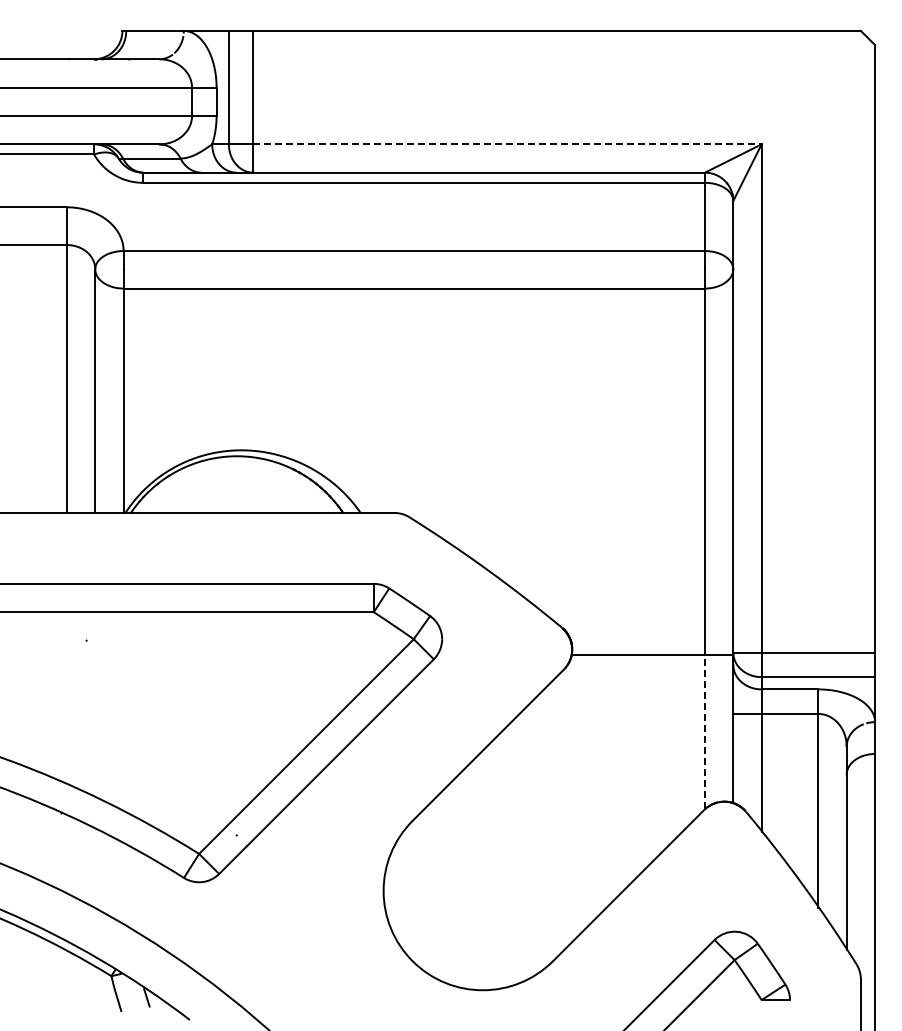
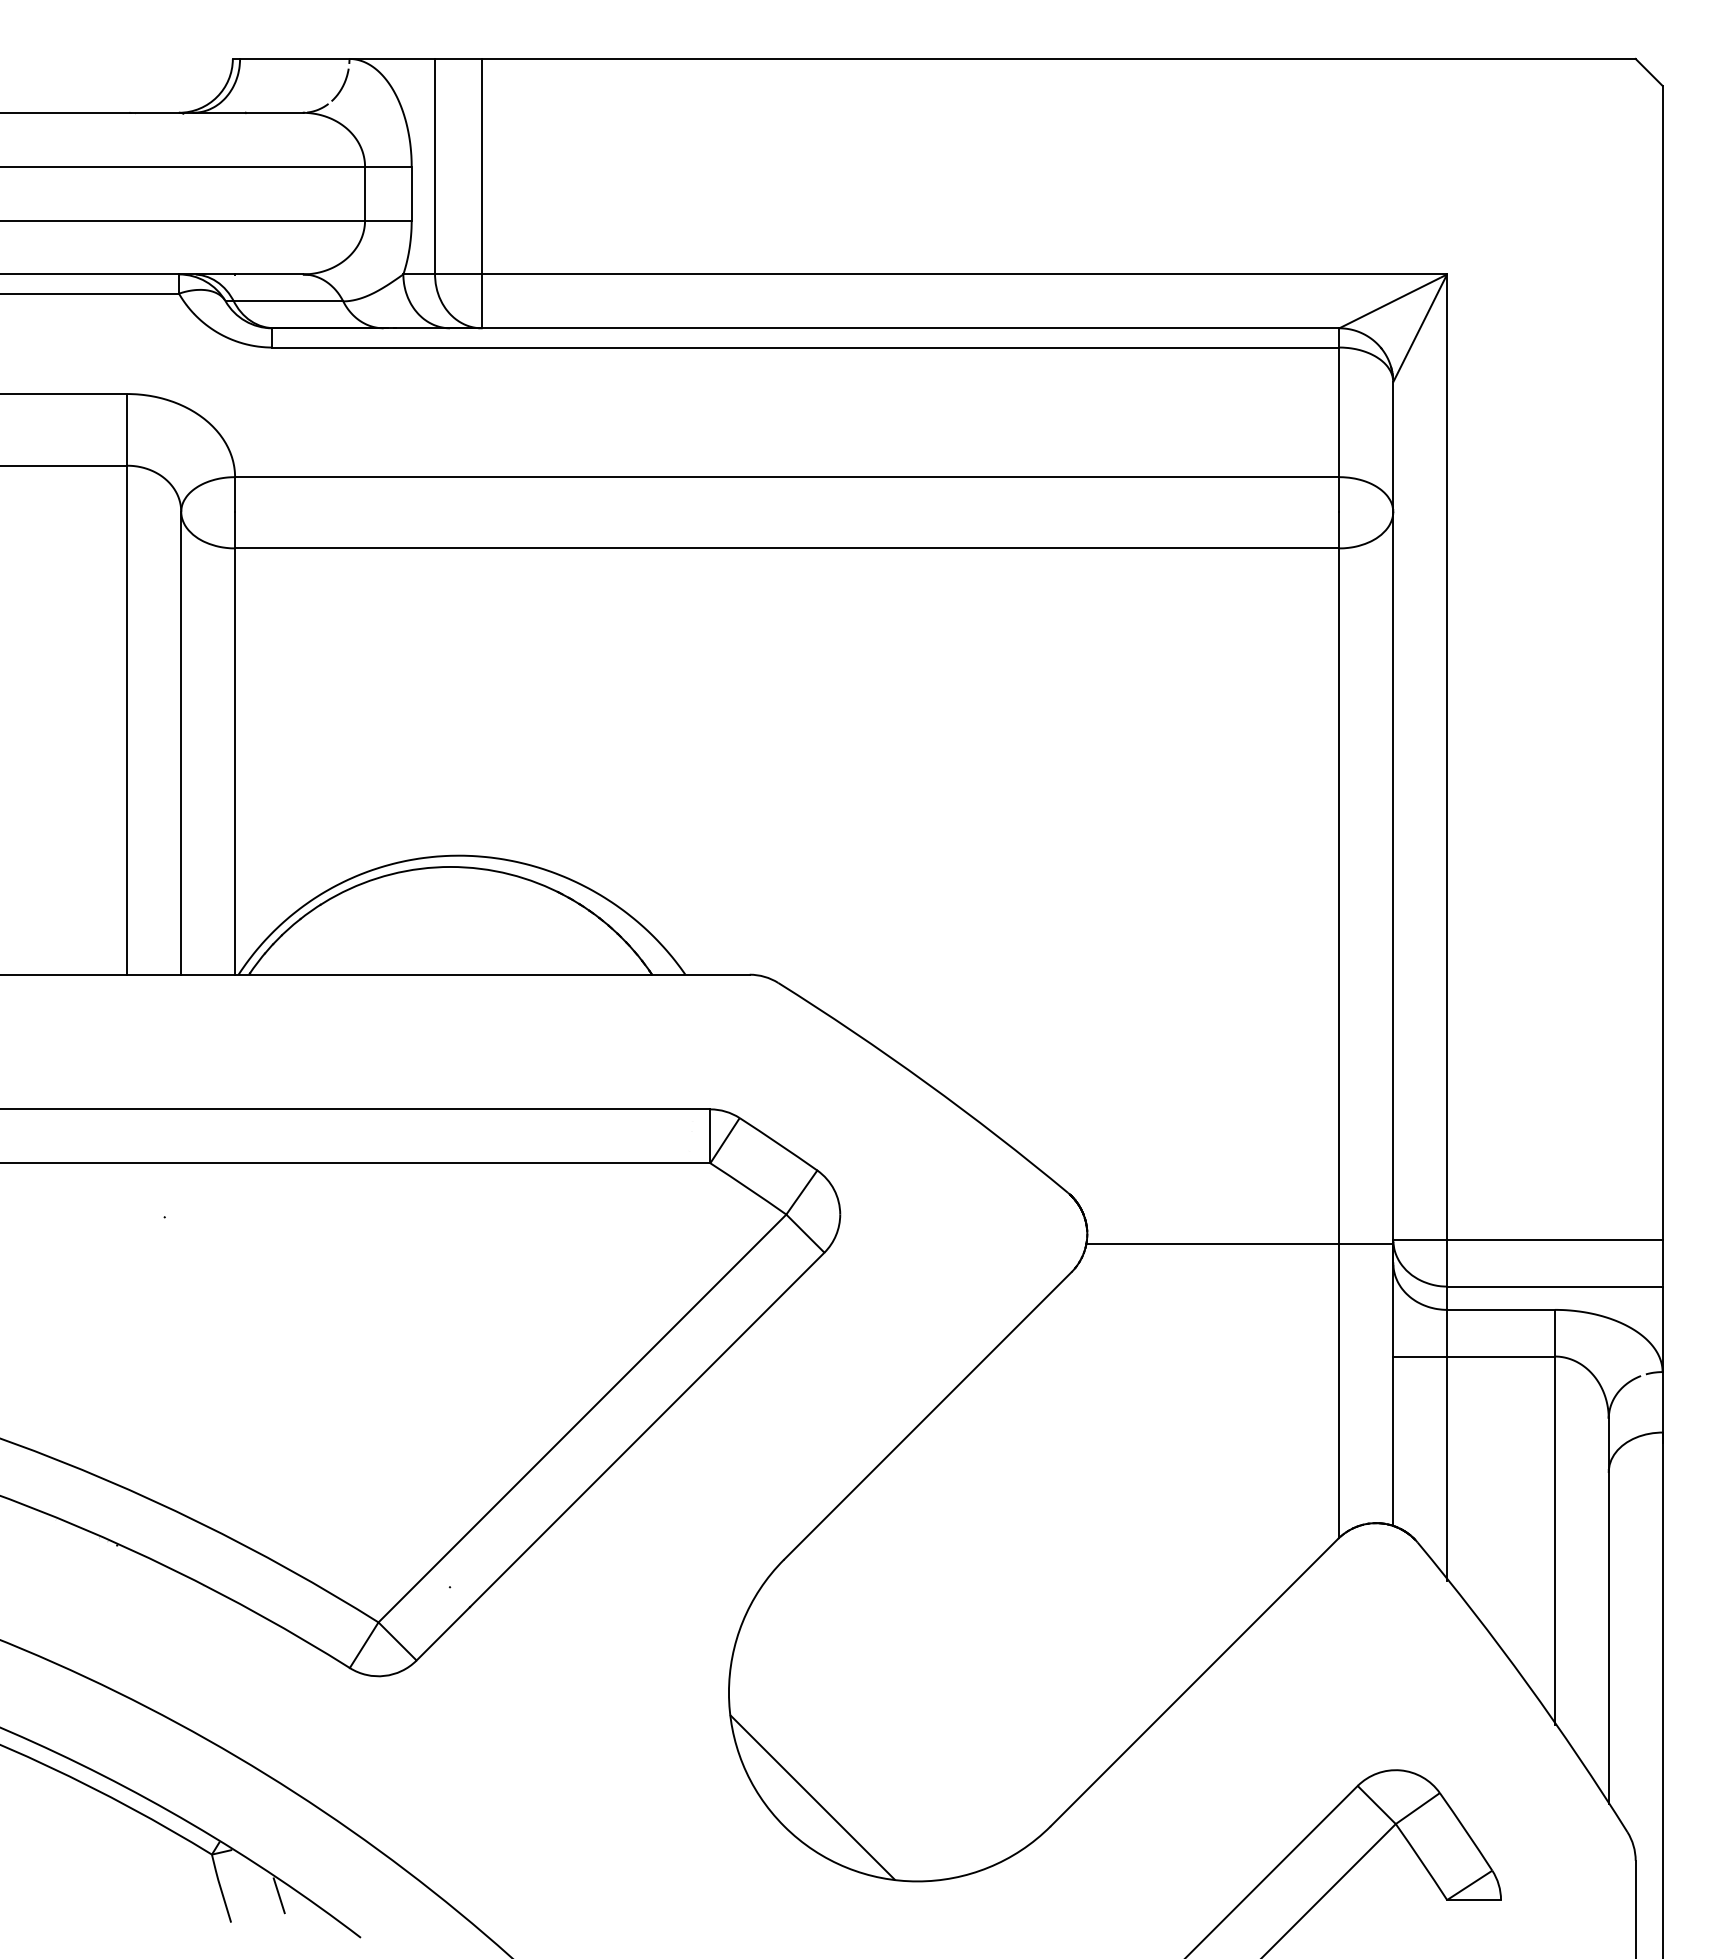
line: (508, 144) -> (966, 274), dashed -> solid
line: (704, 731) -> (1338, 1389), dashed -> solid
line: (427, 946) -> (812, 1798), added

